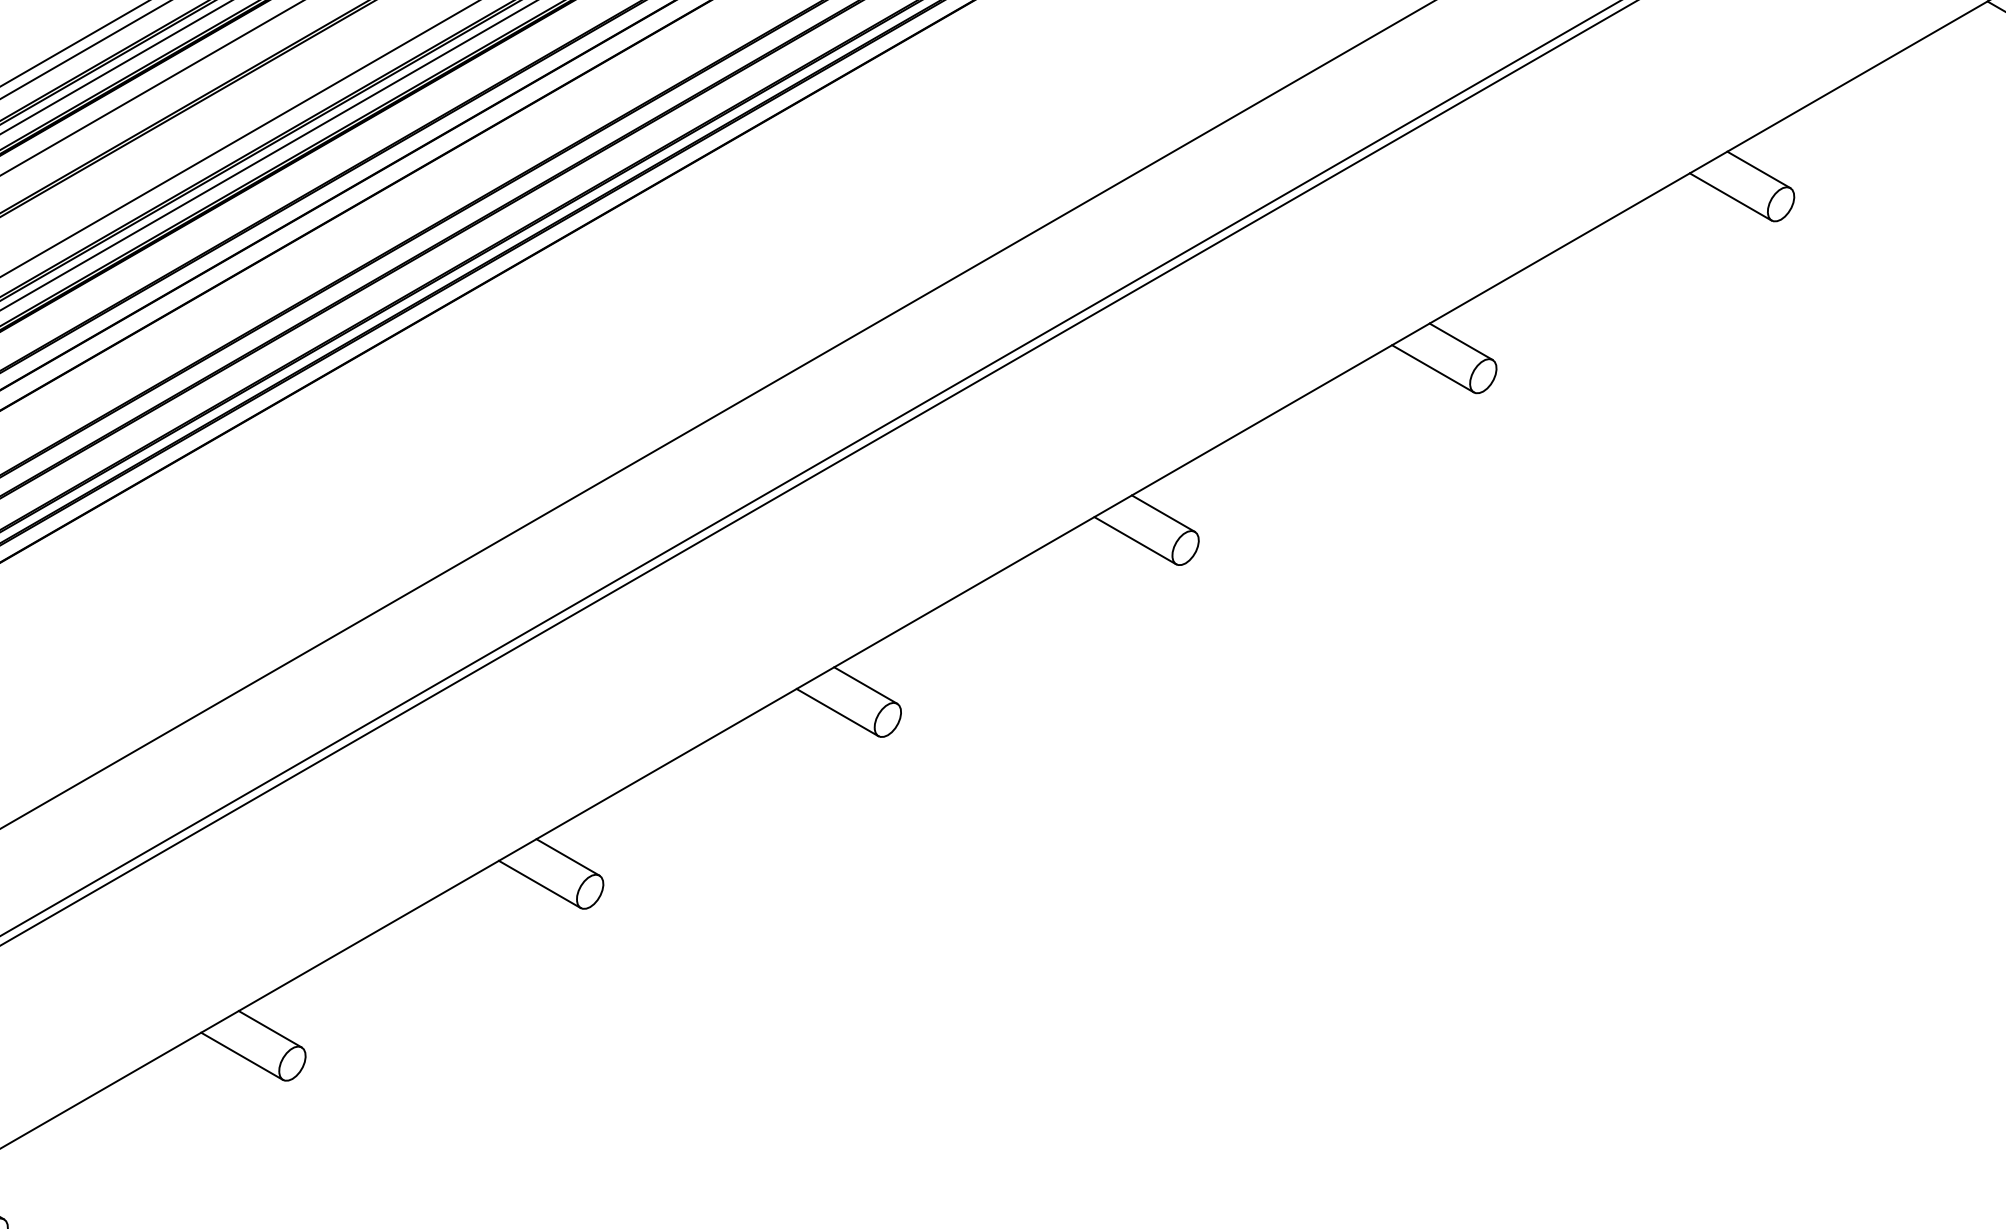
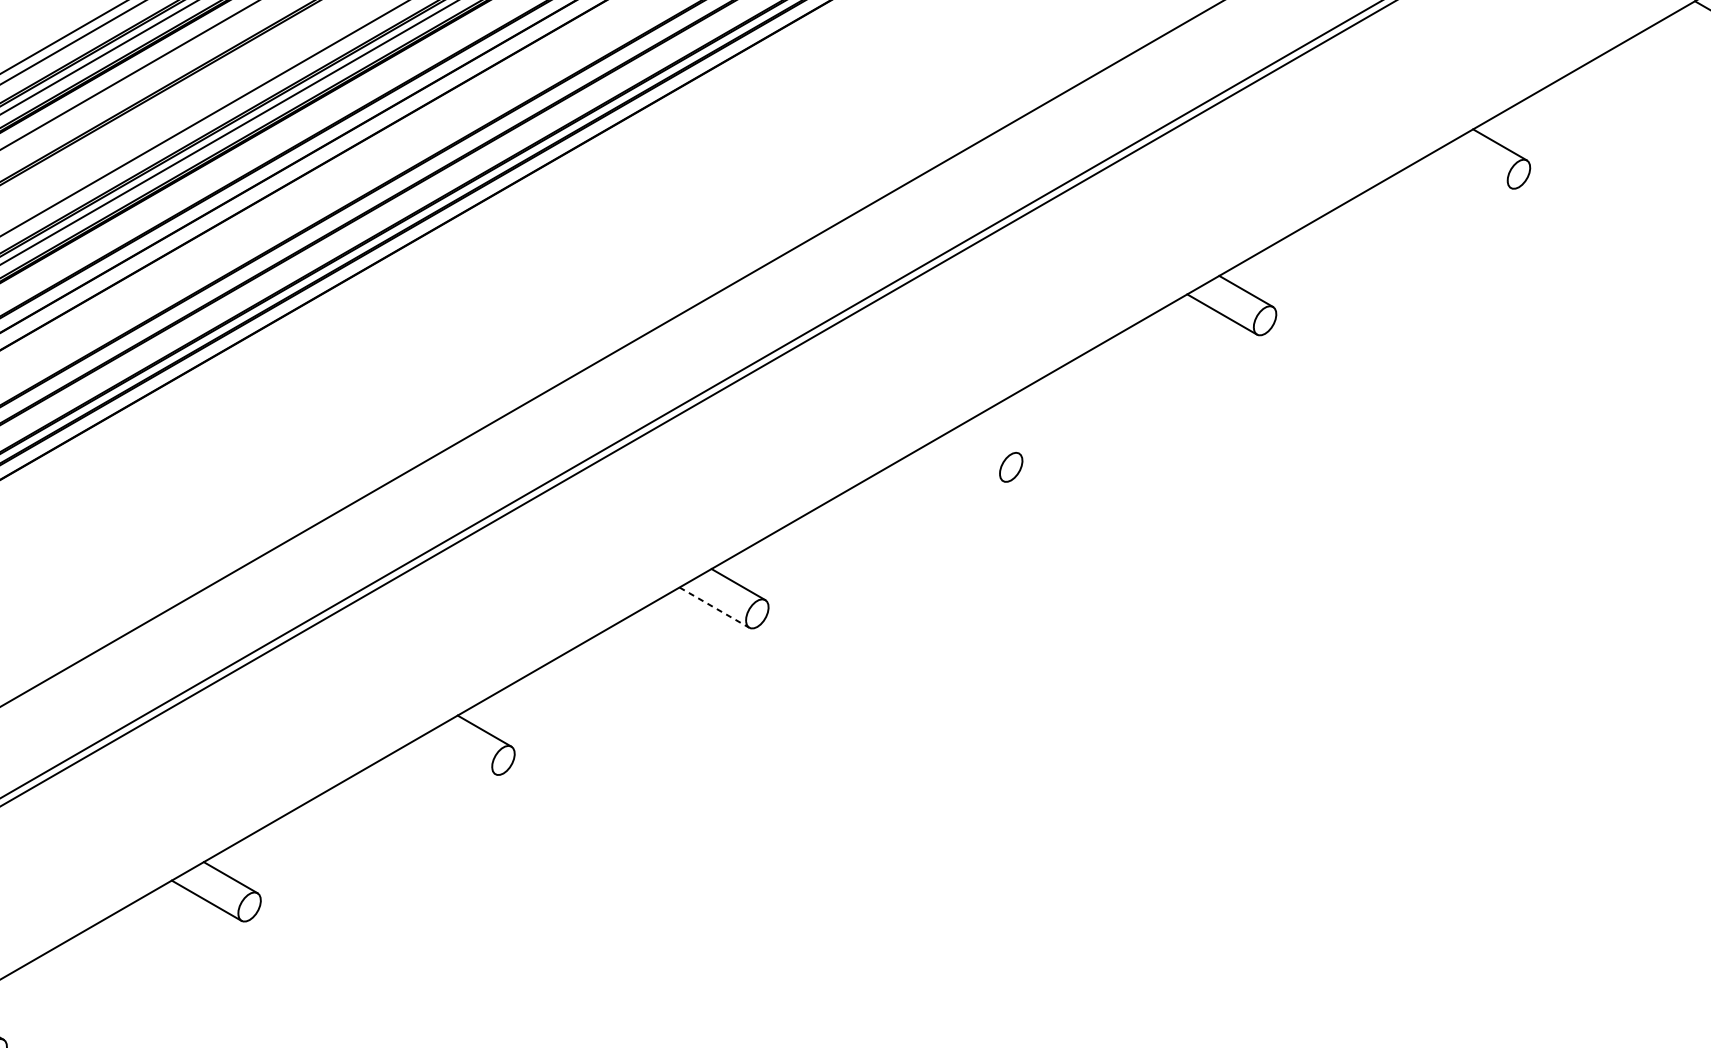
line: (1730, 196) -> (1475, 167), removed
line: (1162, 513) -> (991, 437), removed
line: (1135, 540) -> (968, 460), removed
line: (838, 712) -> (715, 607), solid -> dashed
line: (539, 884) -> (460, 754), removed

